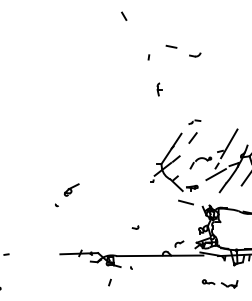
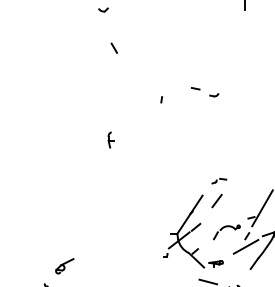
line: (124, 15) -> (114, 47), moved
part: (183, 51) -> (205, 92), size x0.62
part: (159, 89) -> (110, 140), moved

